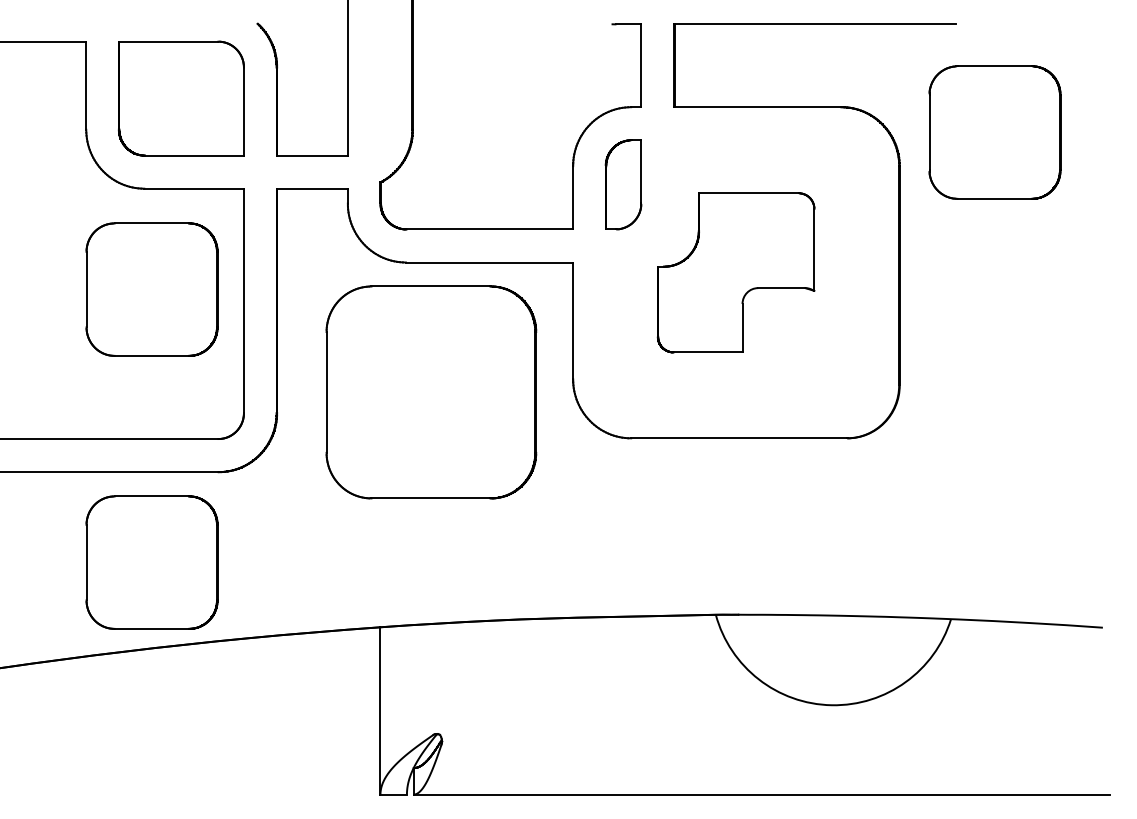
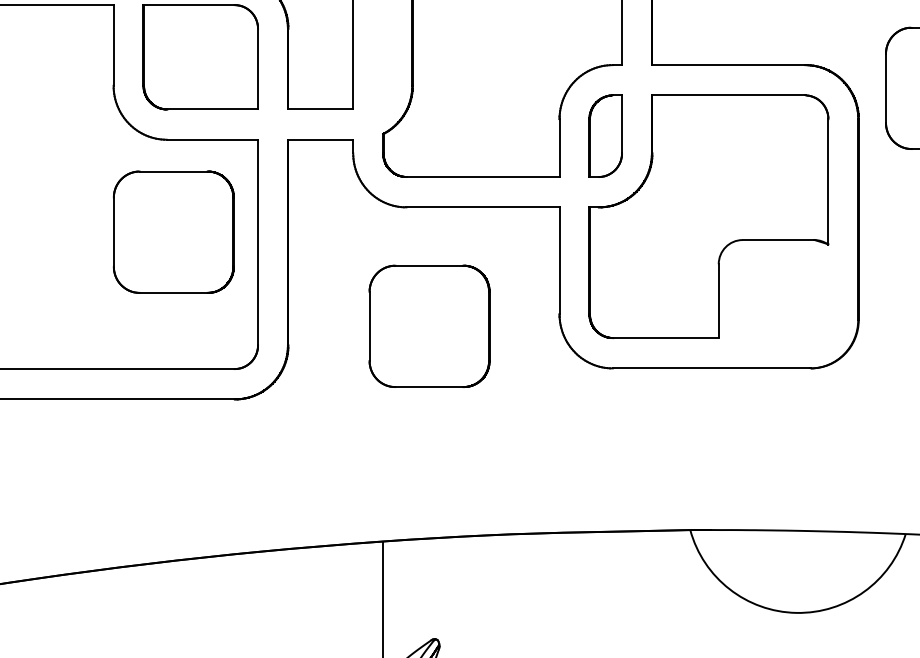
part: (735, 272) -> (708, 216), size x1.67
part: (430, 392) -> (428, 326), size x0.62
part: (151, 562) -> (173, 482), removed

